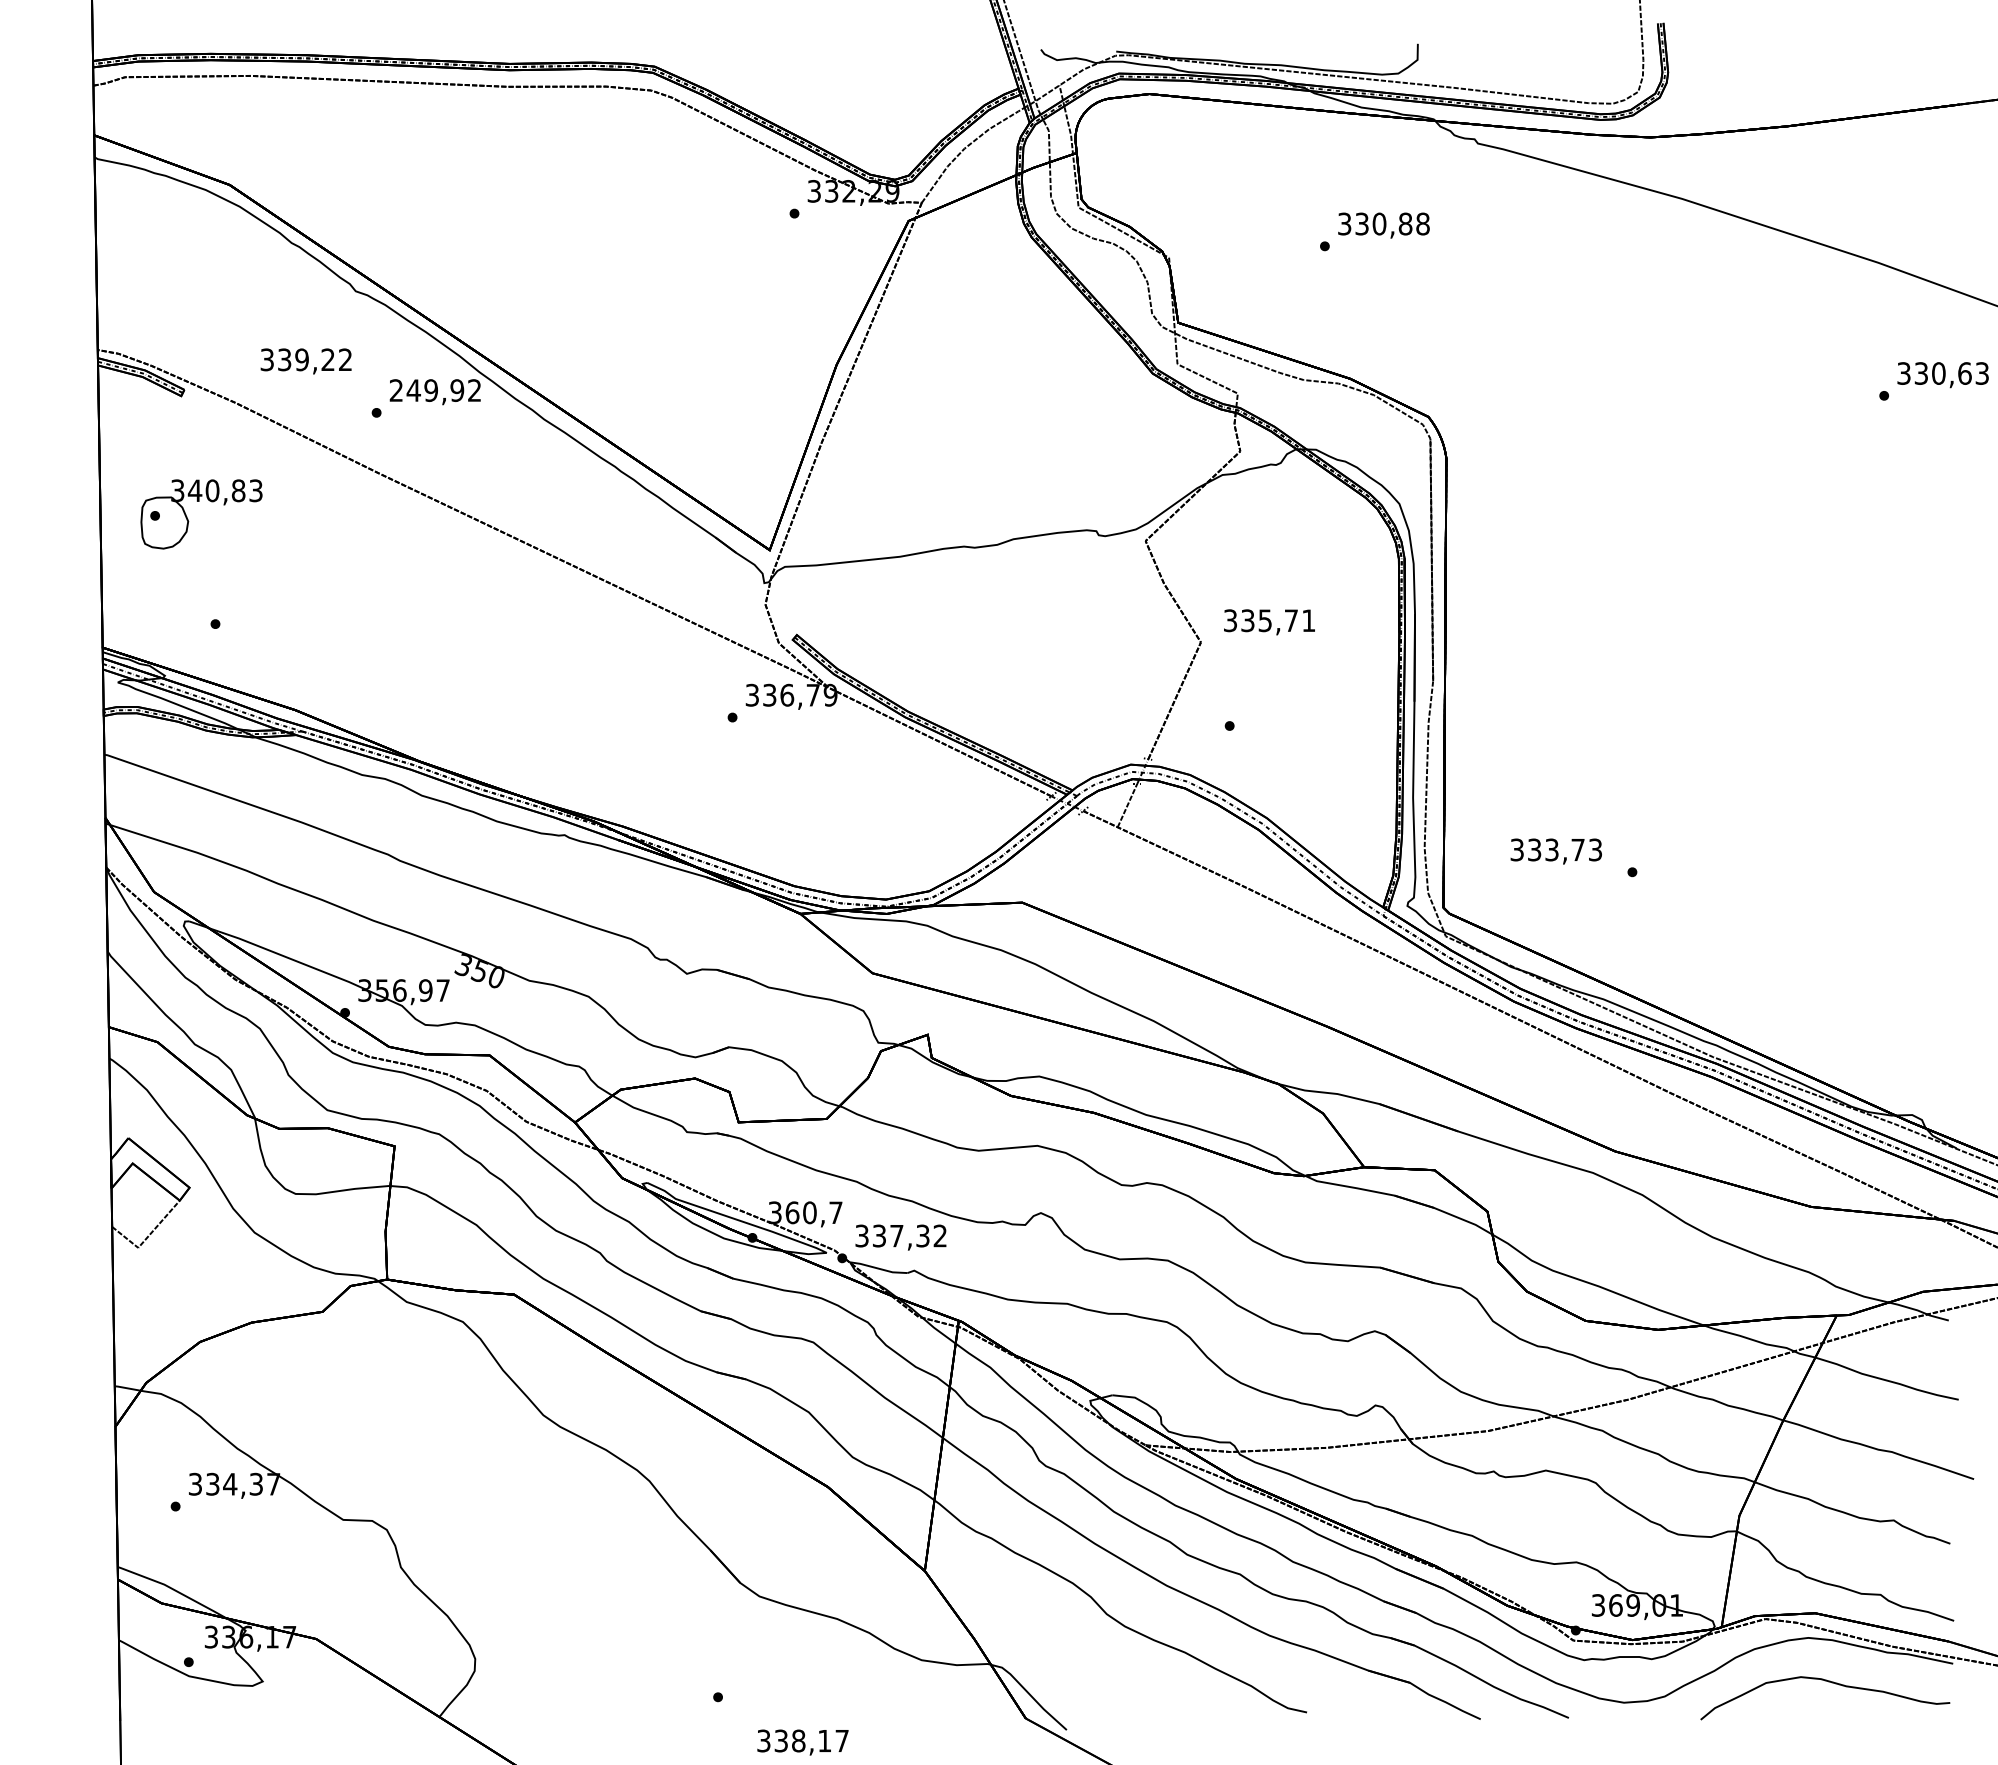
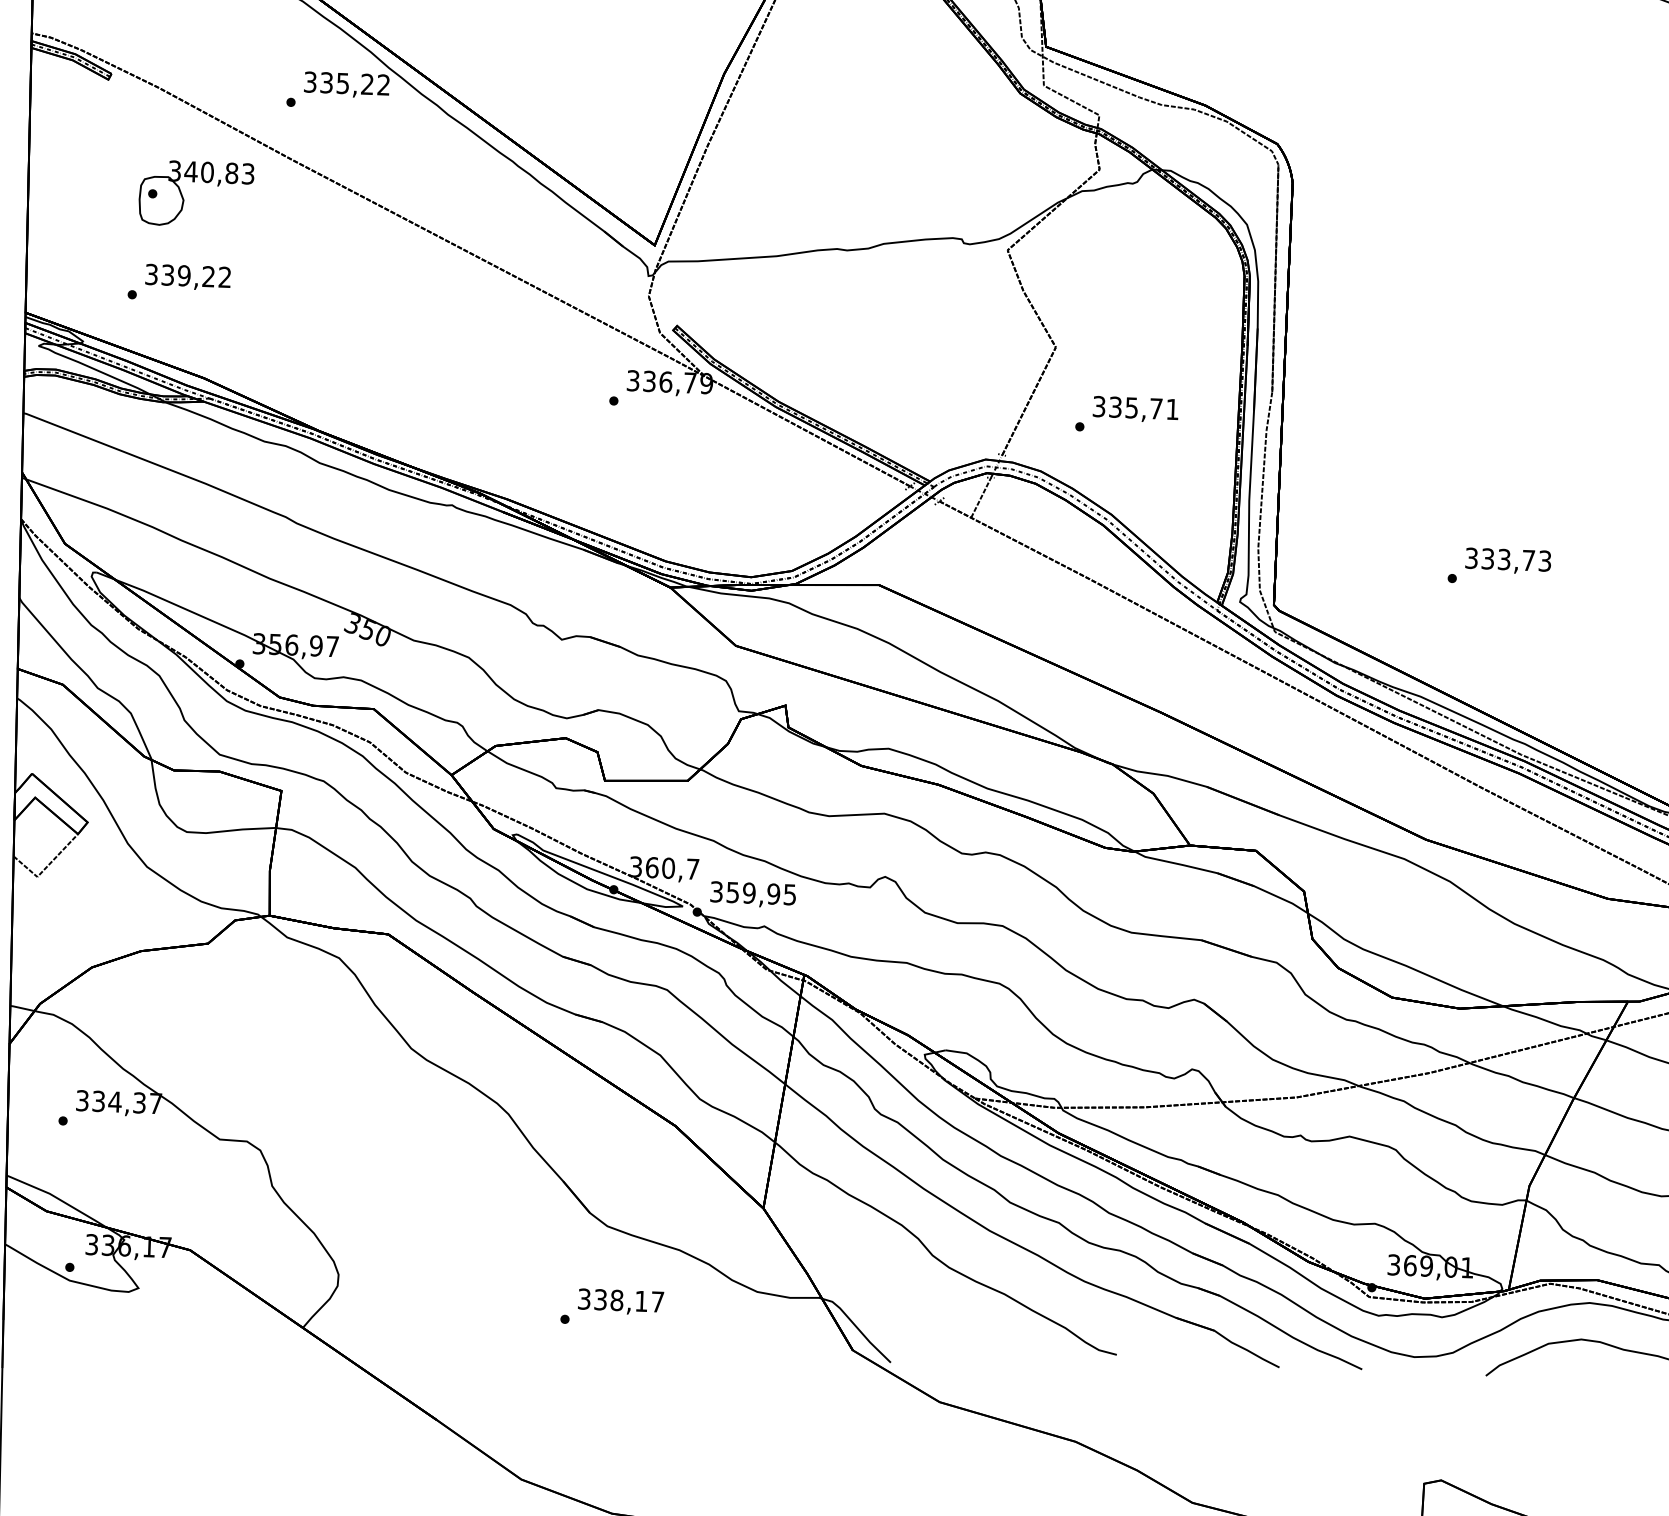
text: (305, 361) -> (187, 277), moved
text: (426, 390) -> (338, 83), 249,92 -> 335,22
part: (199, 501) -> (194, 181), moved
text: (1269, 622) -> (1135, 409), moved
text: (1555, 851) -> (1507, 561), moved
text: (909, 1235) -> (761, 893), 337,32 -> 359,95
text: (802, 1742) -> (620, 1301), moved

